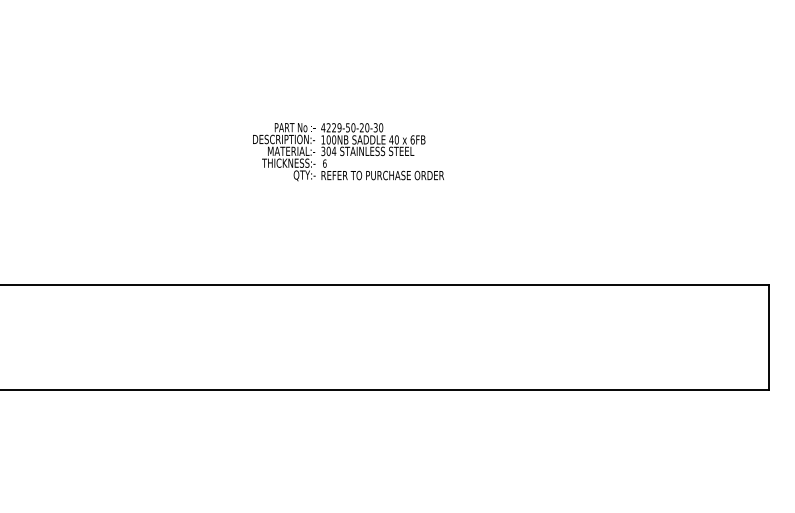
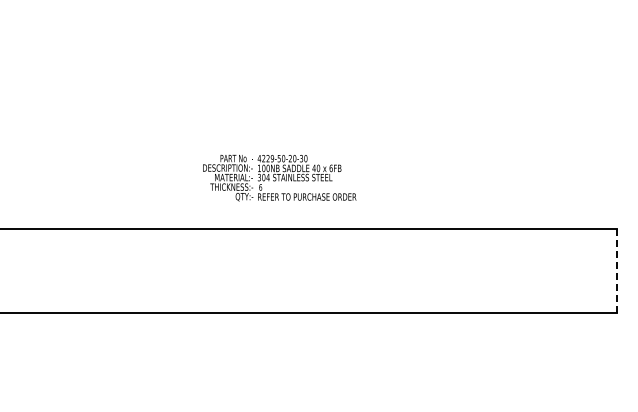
text: (348, 151) -> (279, 177), moved
line: (769, 336) -> (617, 270), solid -> dashed

